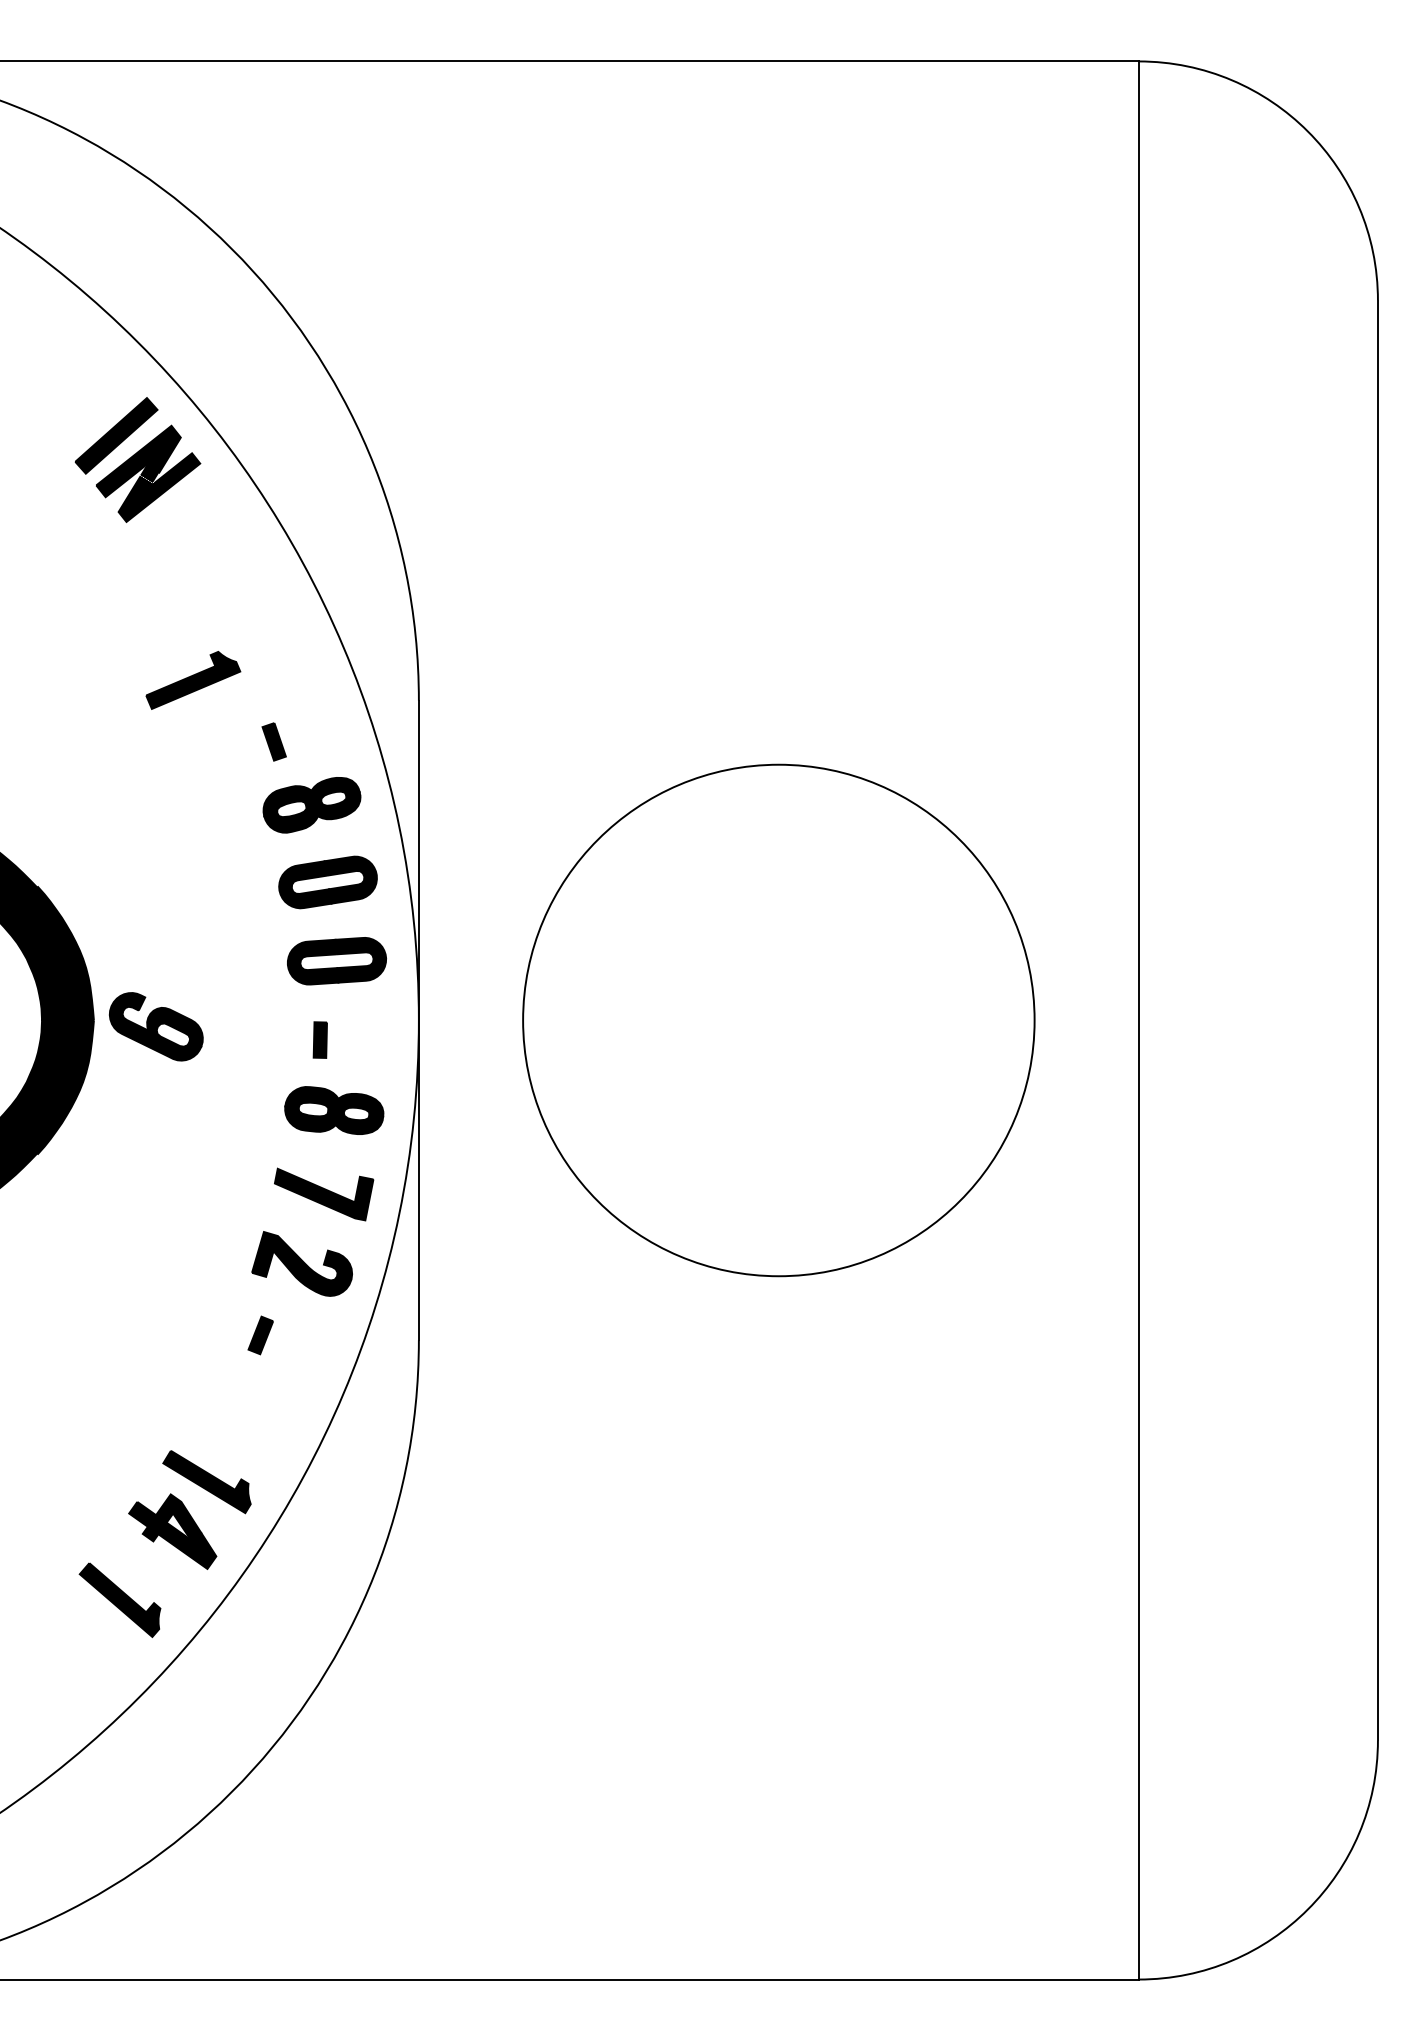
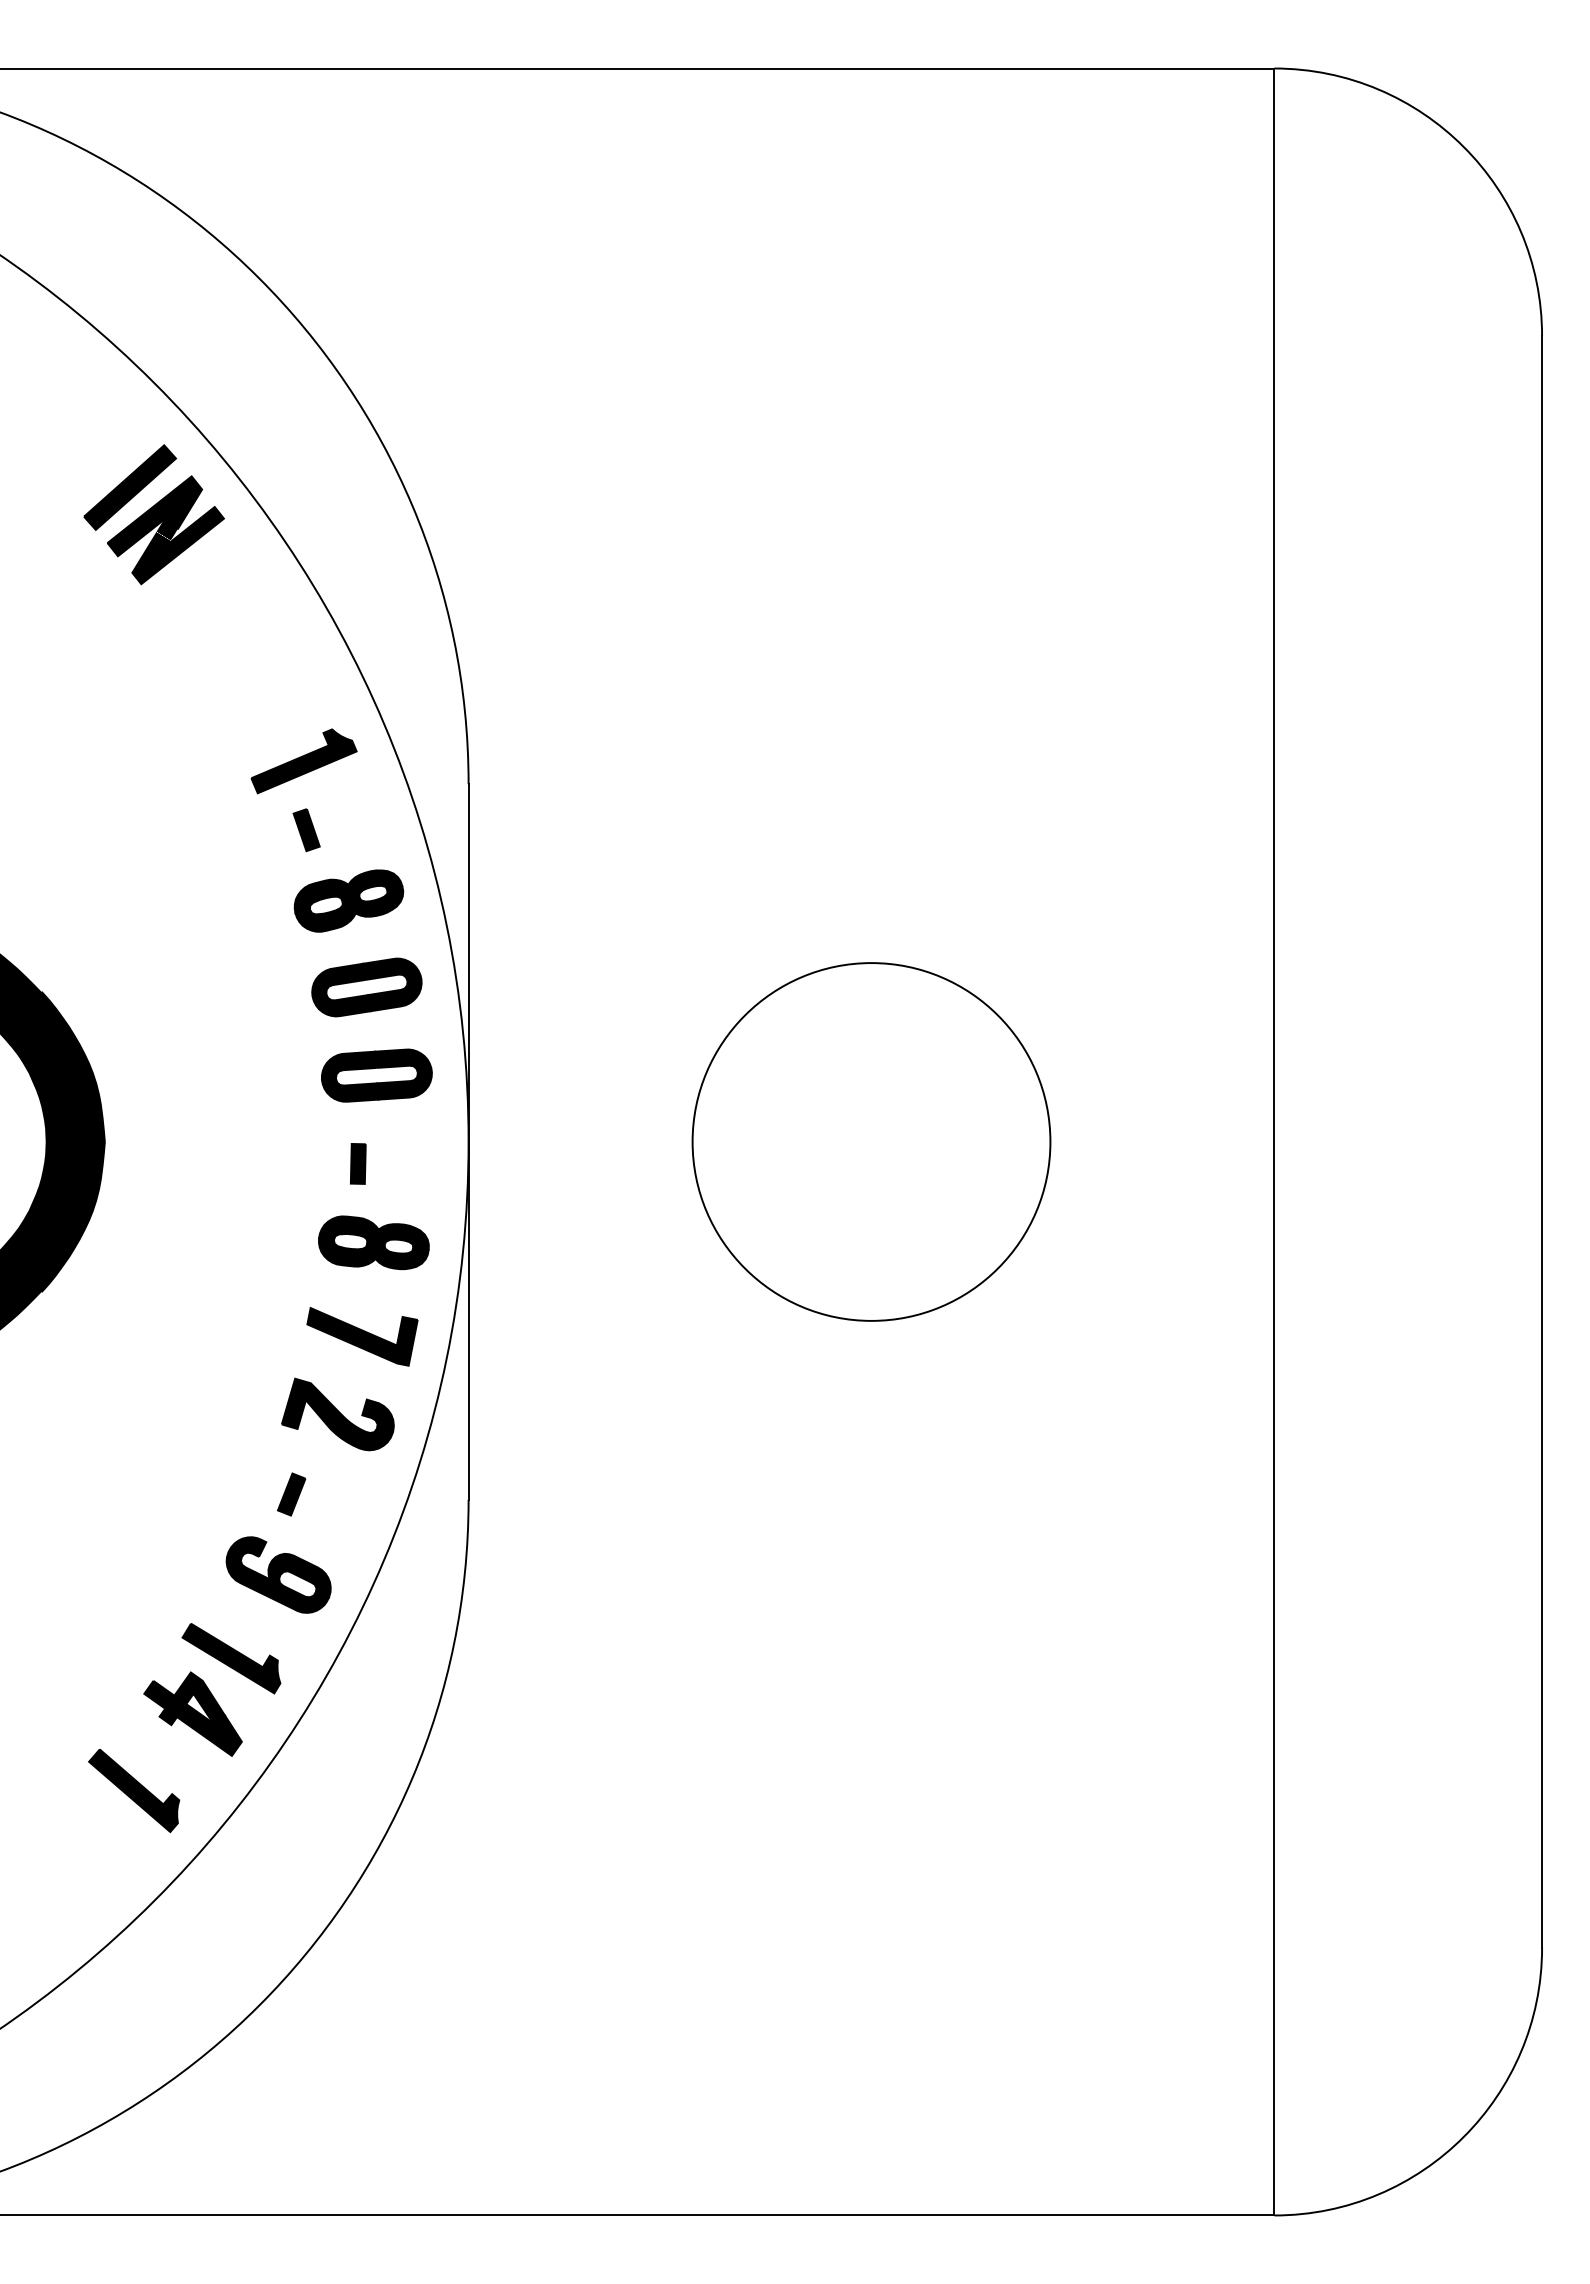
part: (192, 680) -> (303, 761), moved
circle: (778, 1020) -> (871, 1141), size x0.62
part: (156, 1026) -> (278, 1574), moved

